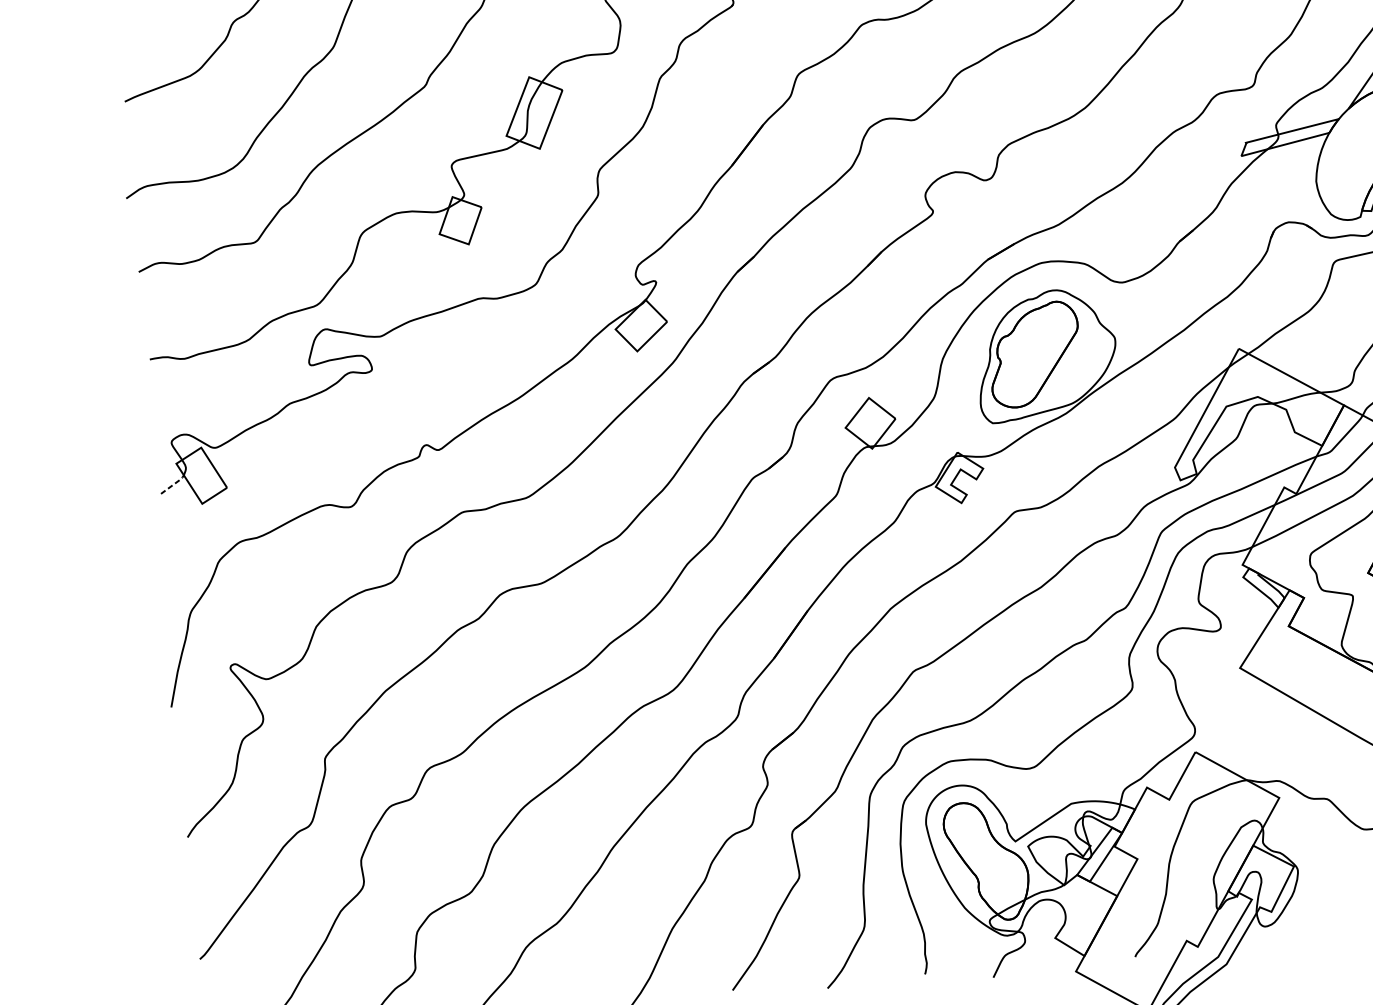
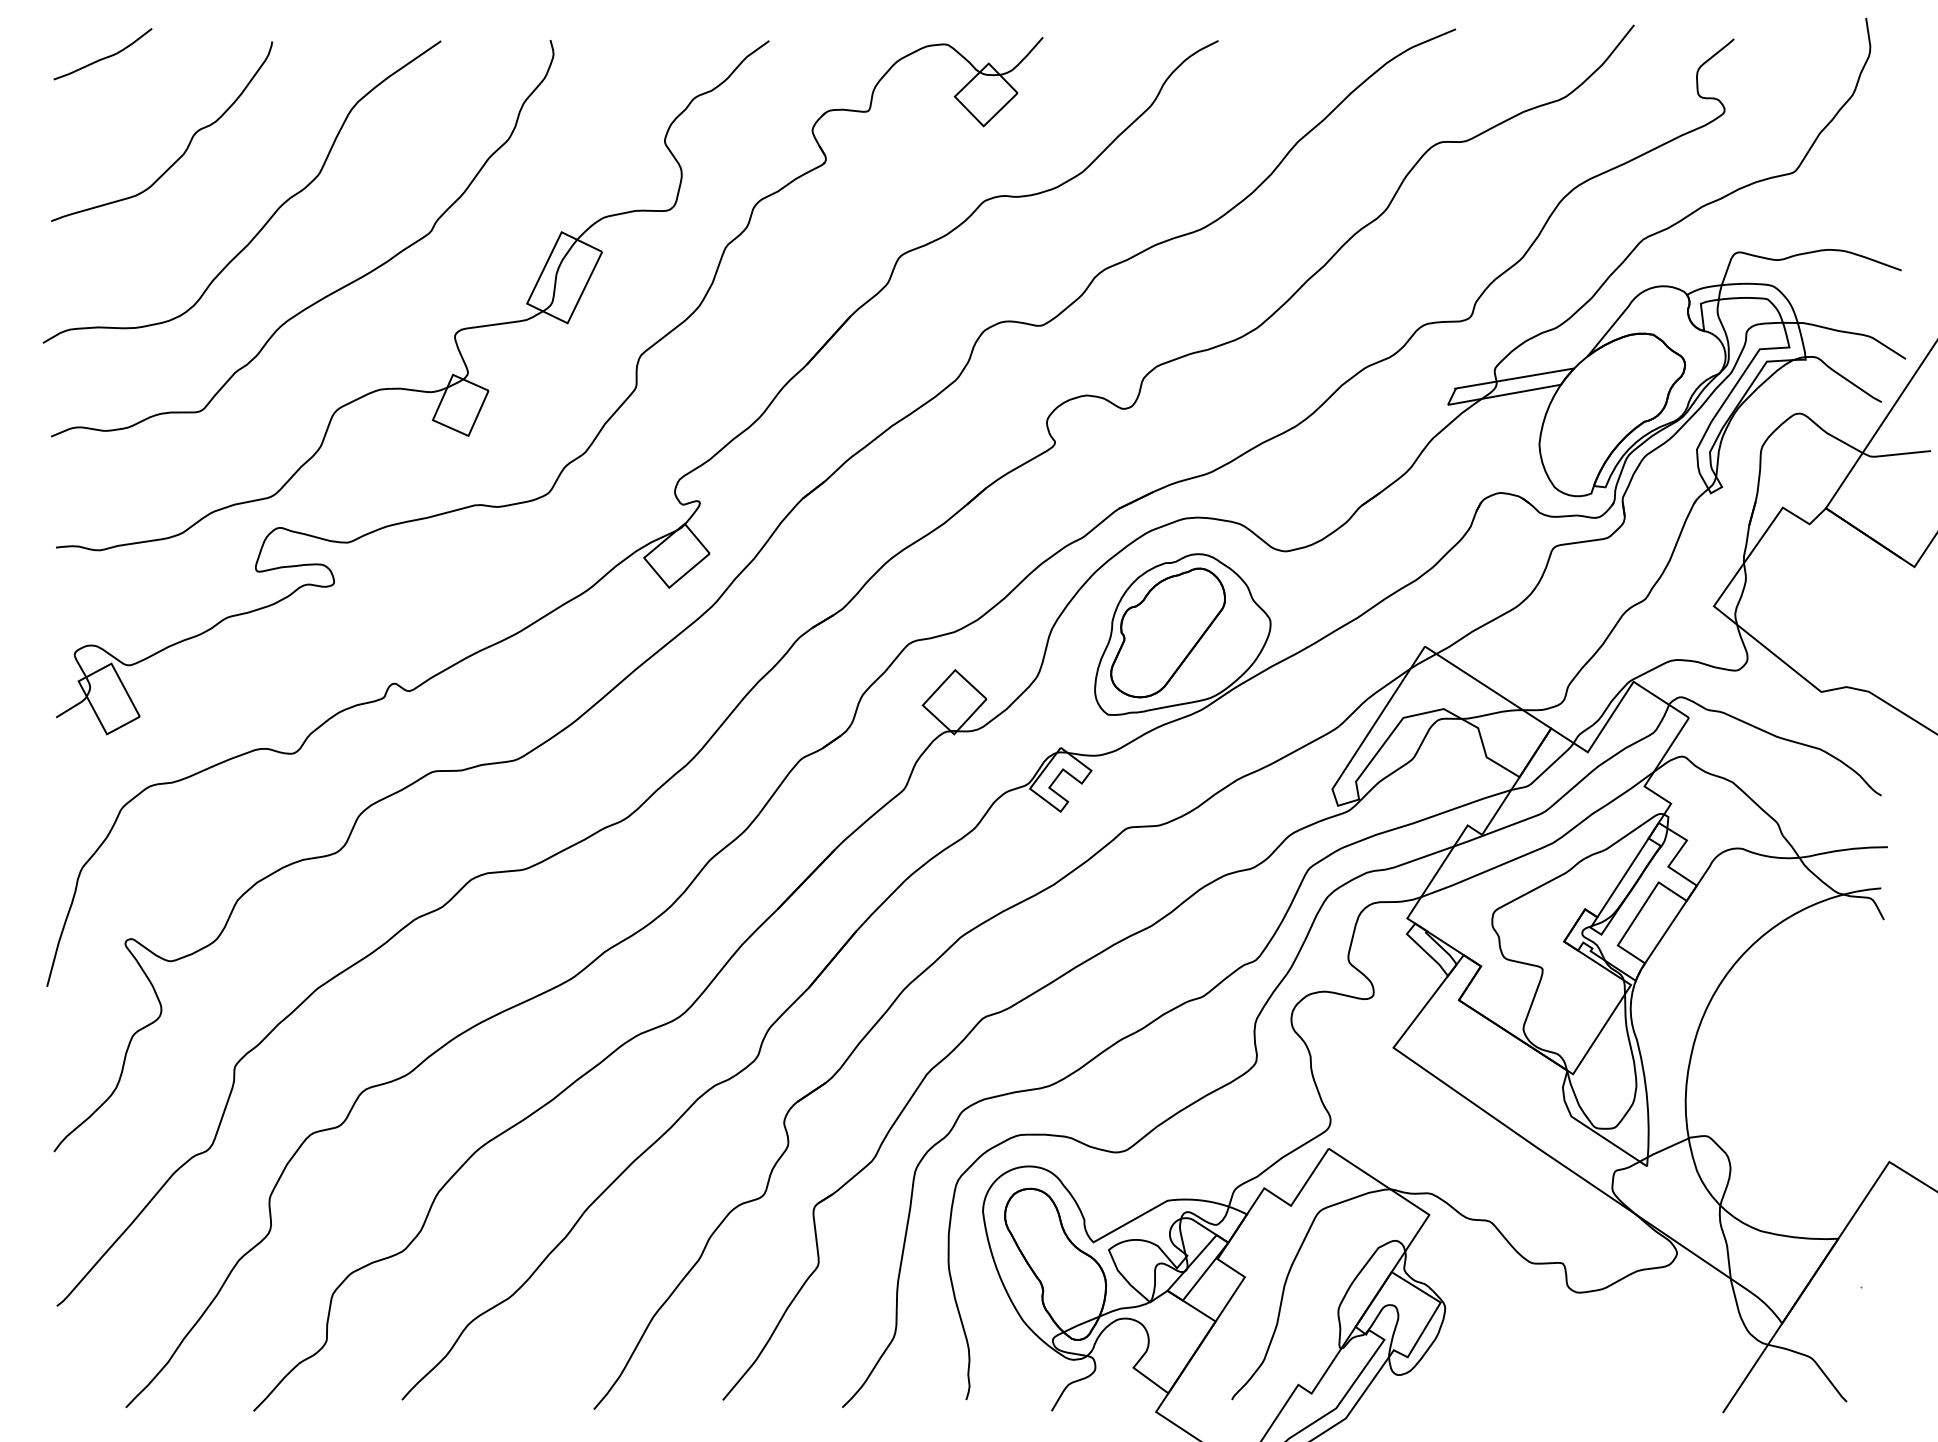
line: (173, 484) -> (73, 706), dashed -> solid

